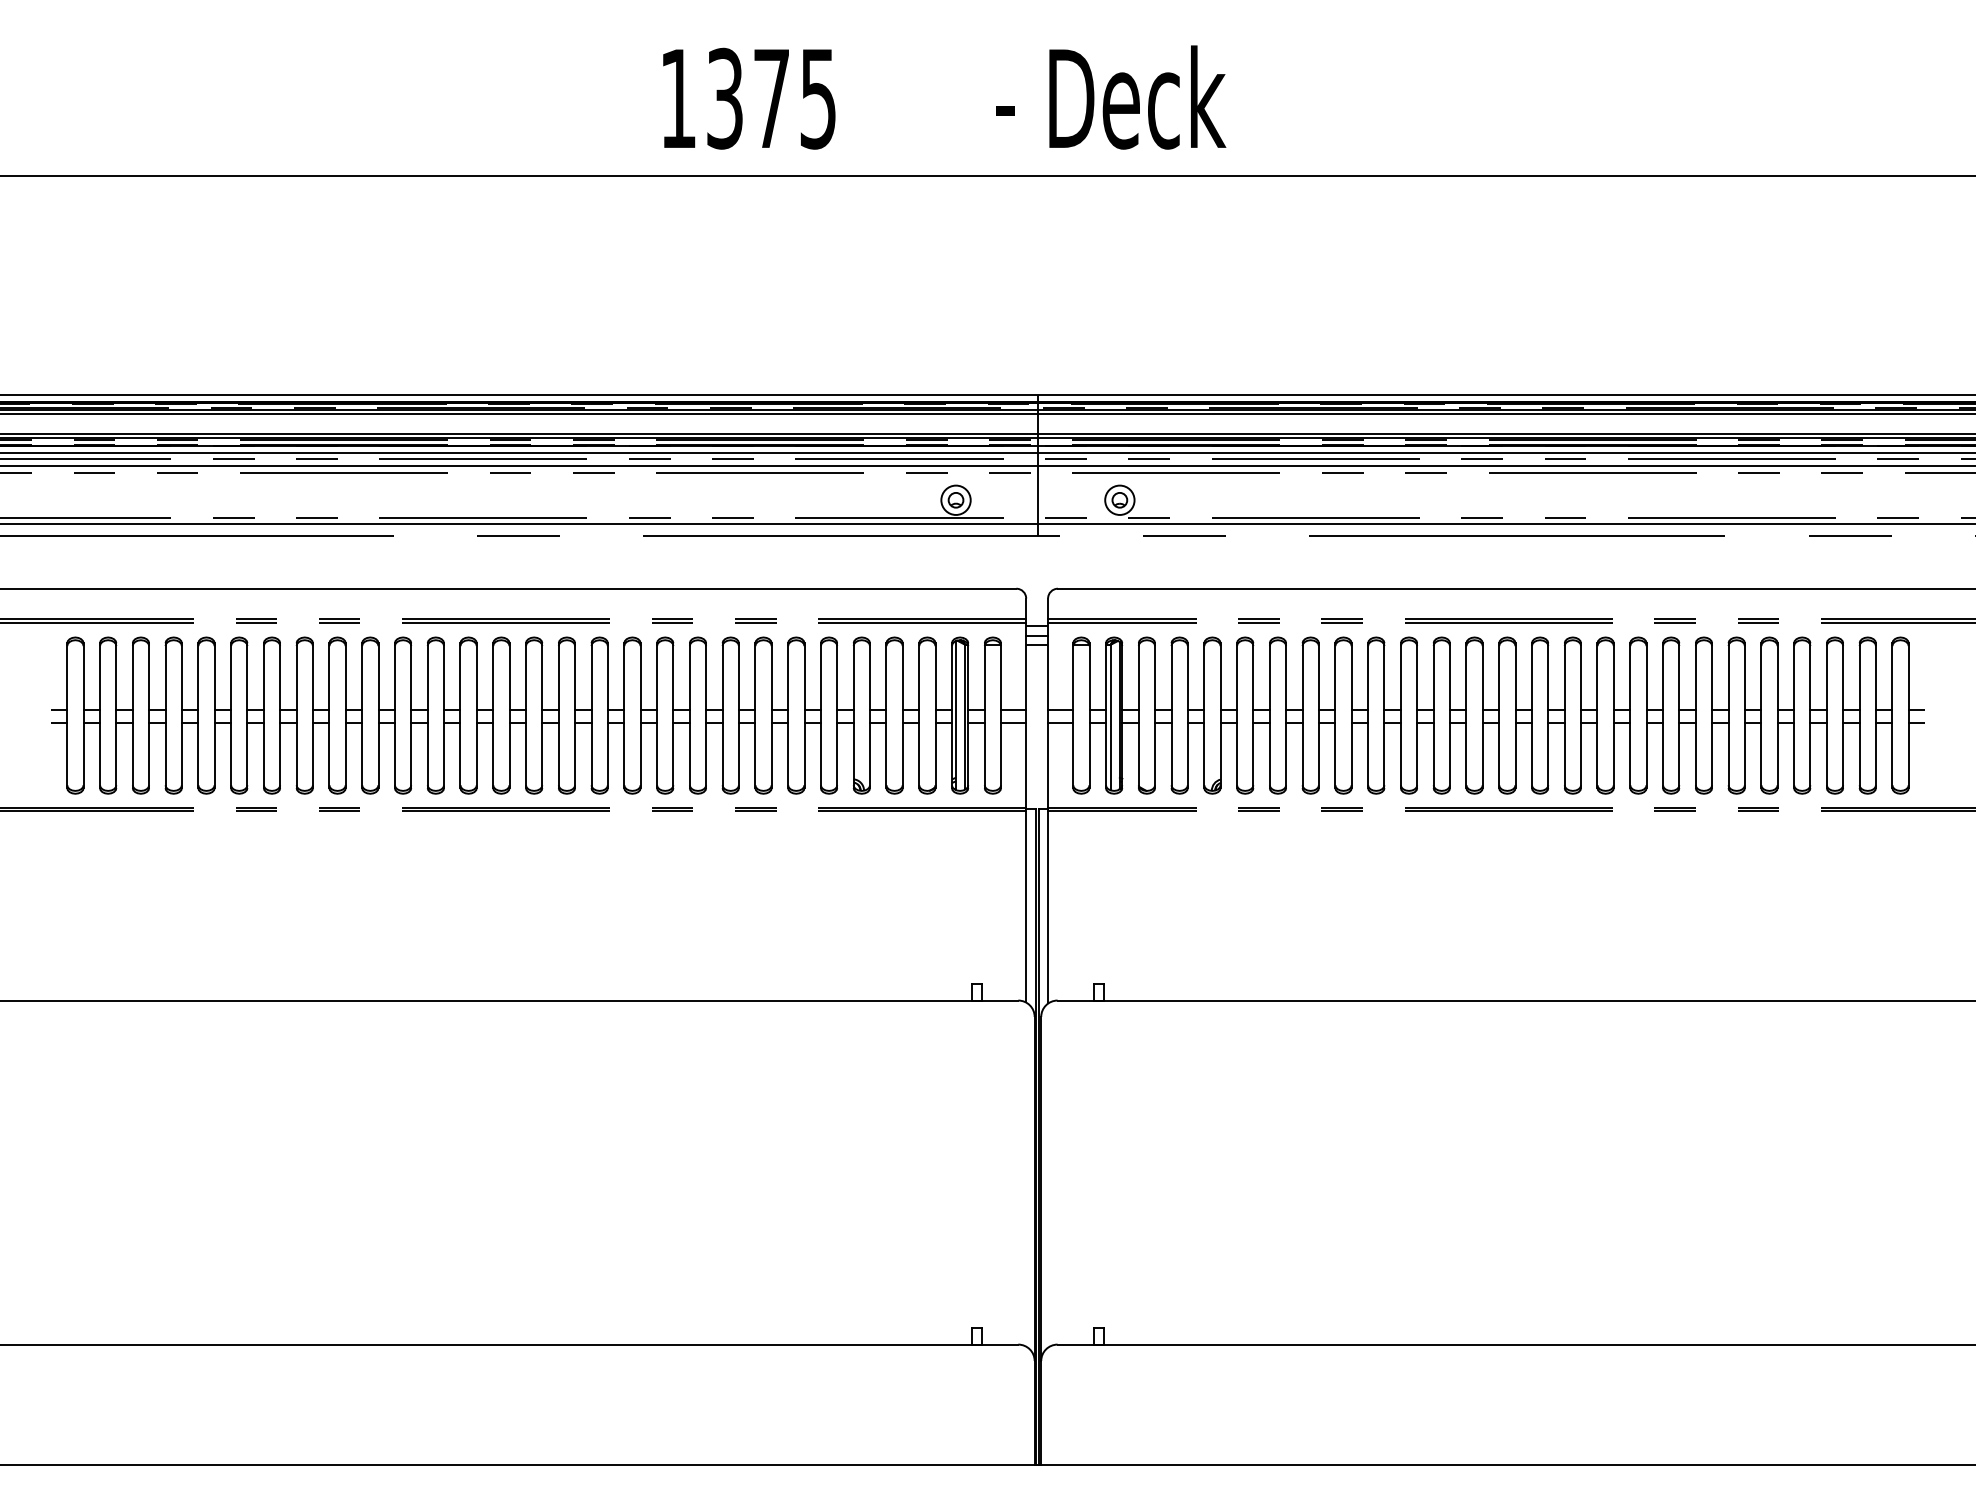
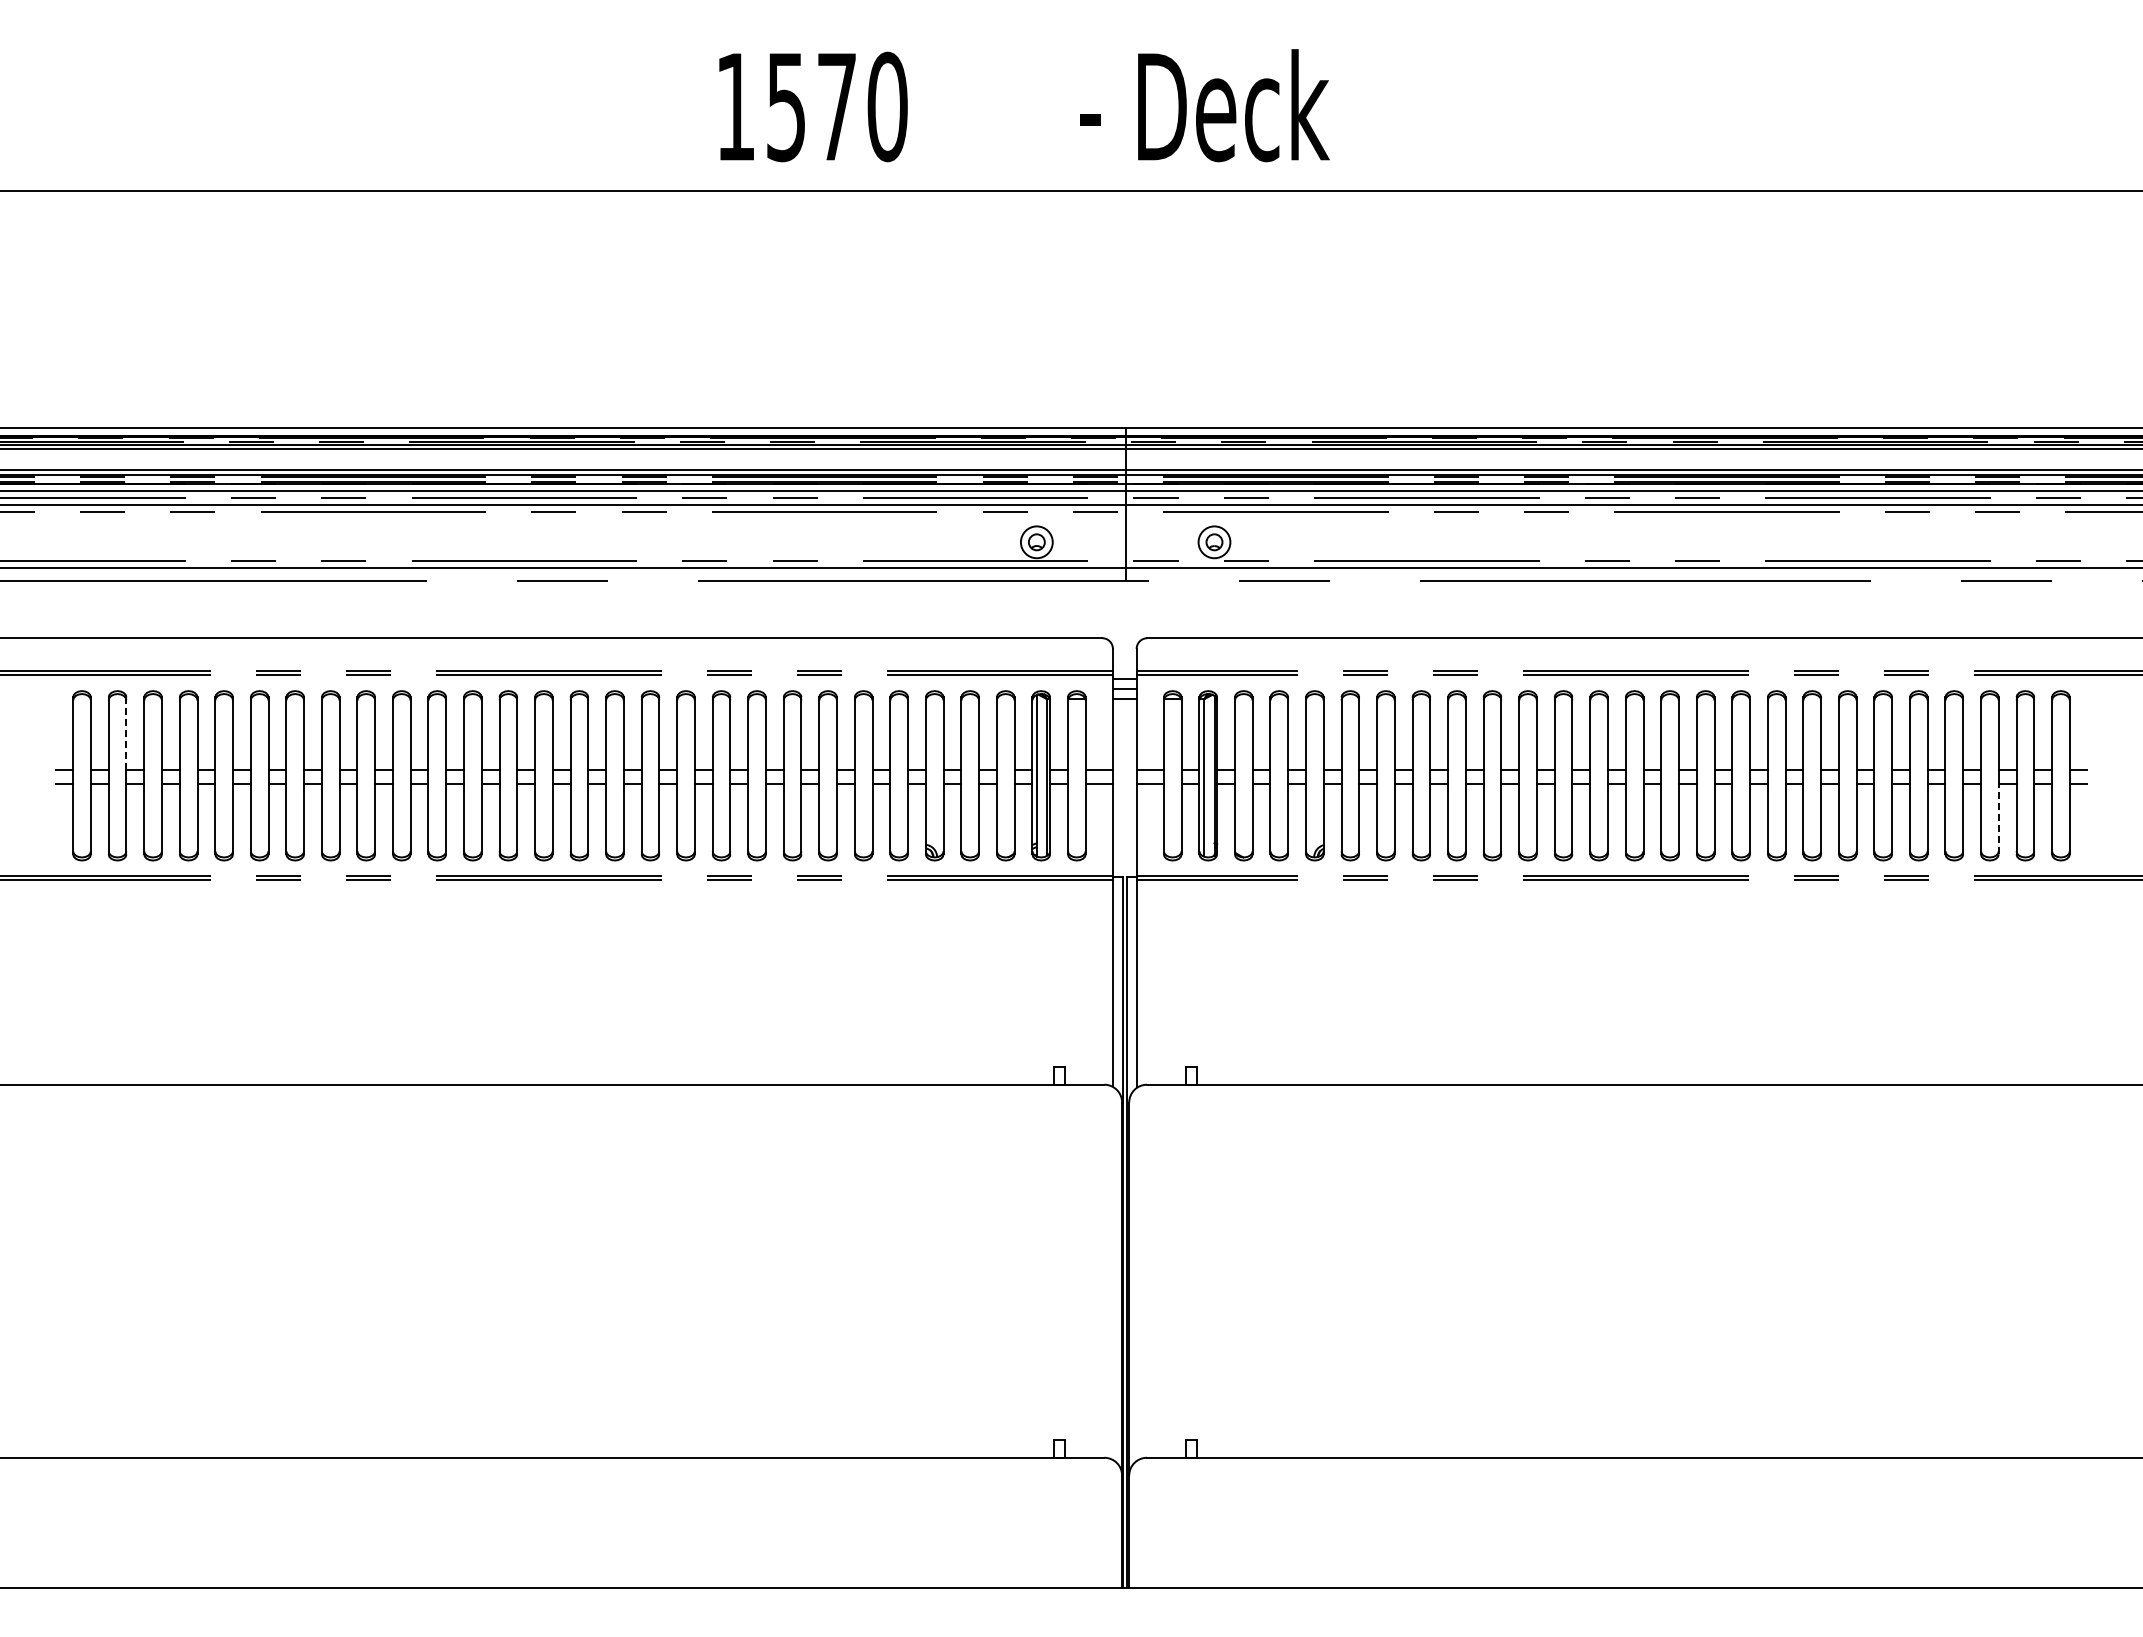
text: (772, 98) -> (837, 106), 1375 -> 1570
line: (116, 676) -> (126, 733), solid -> dashed
line: (1842, 755) -> (1998, 818), solid -> dashed

